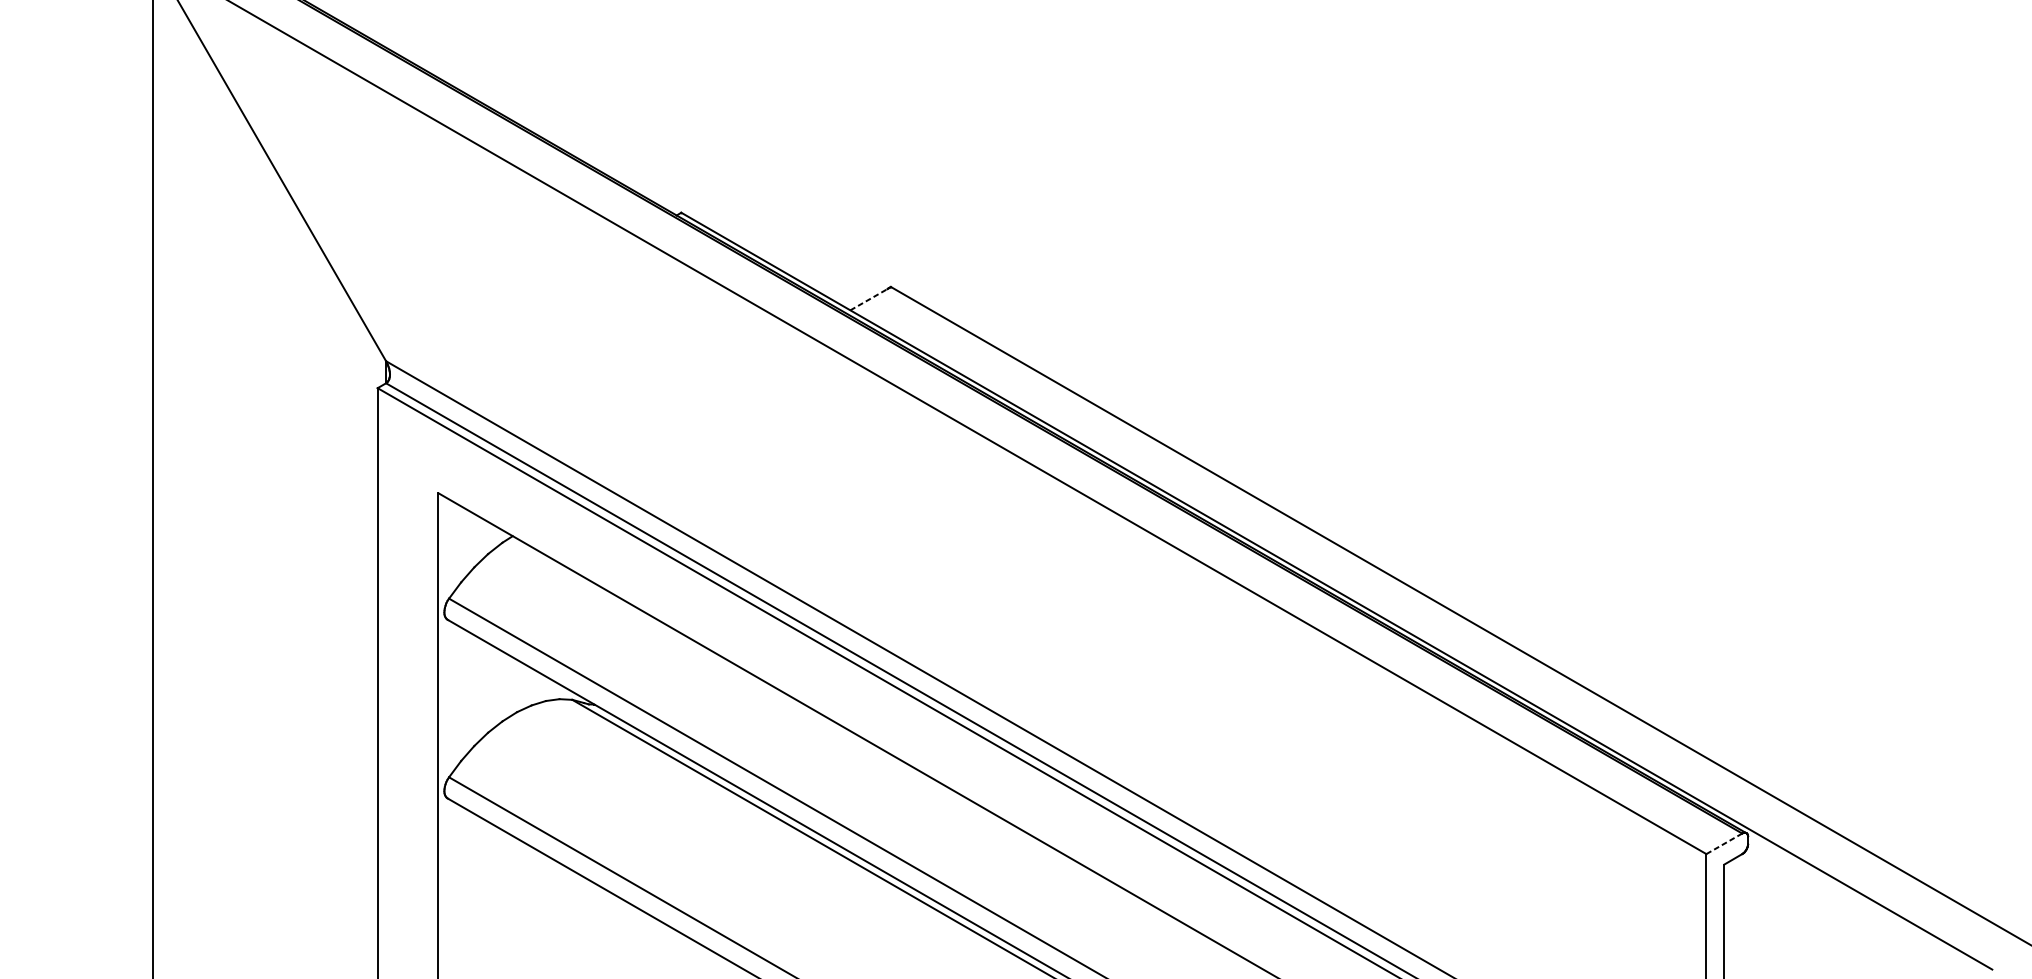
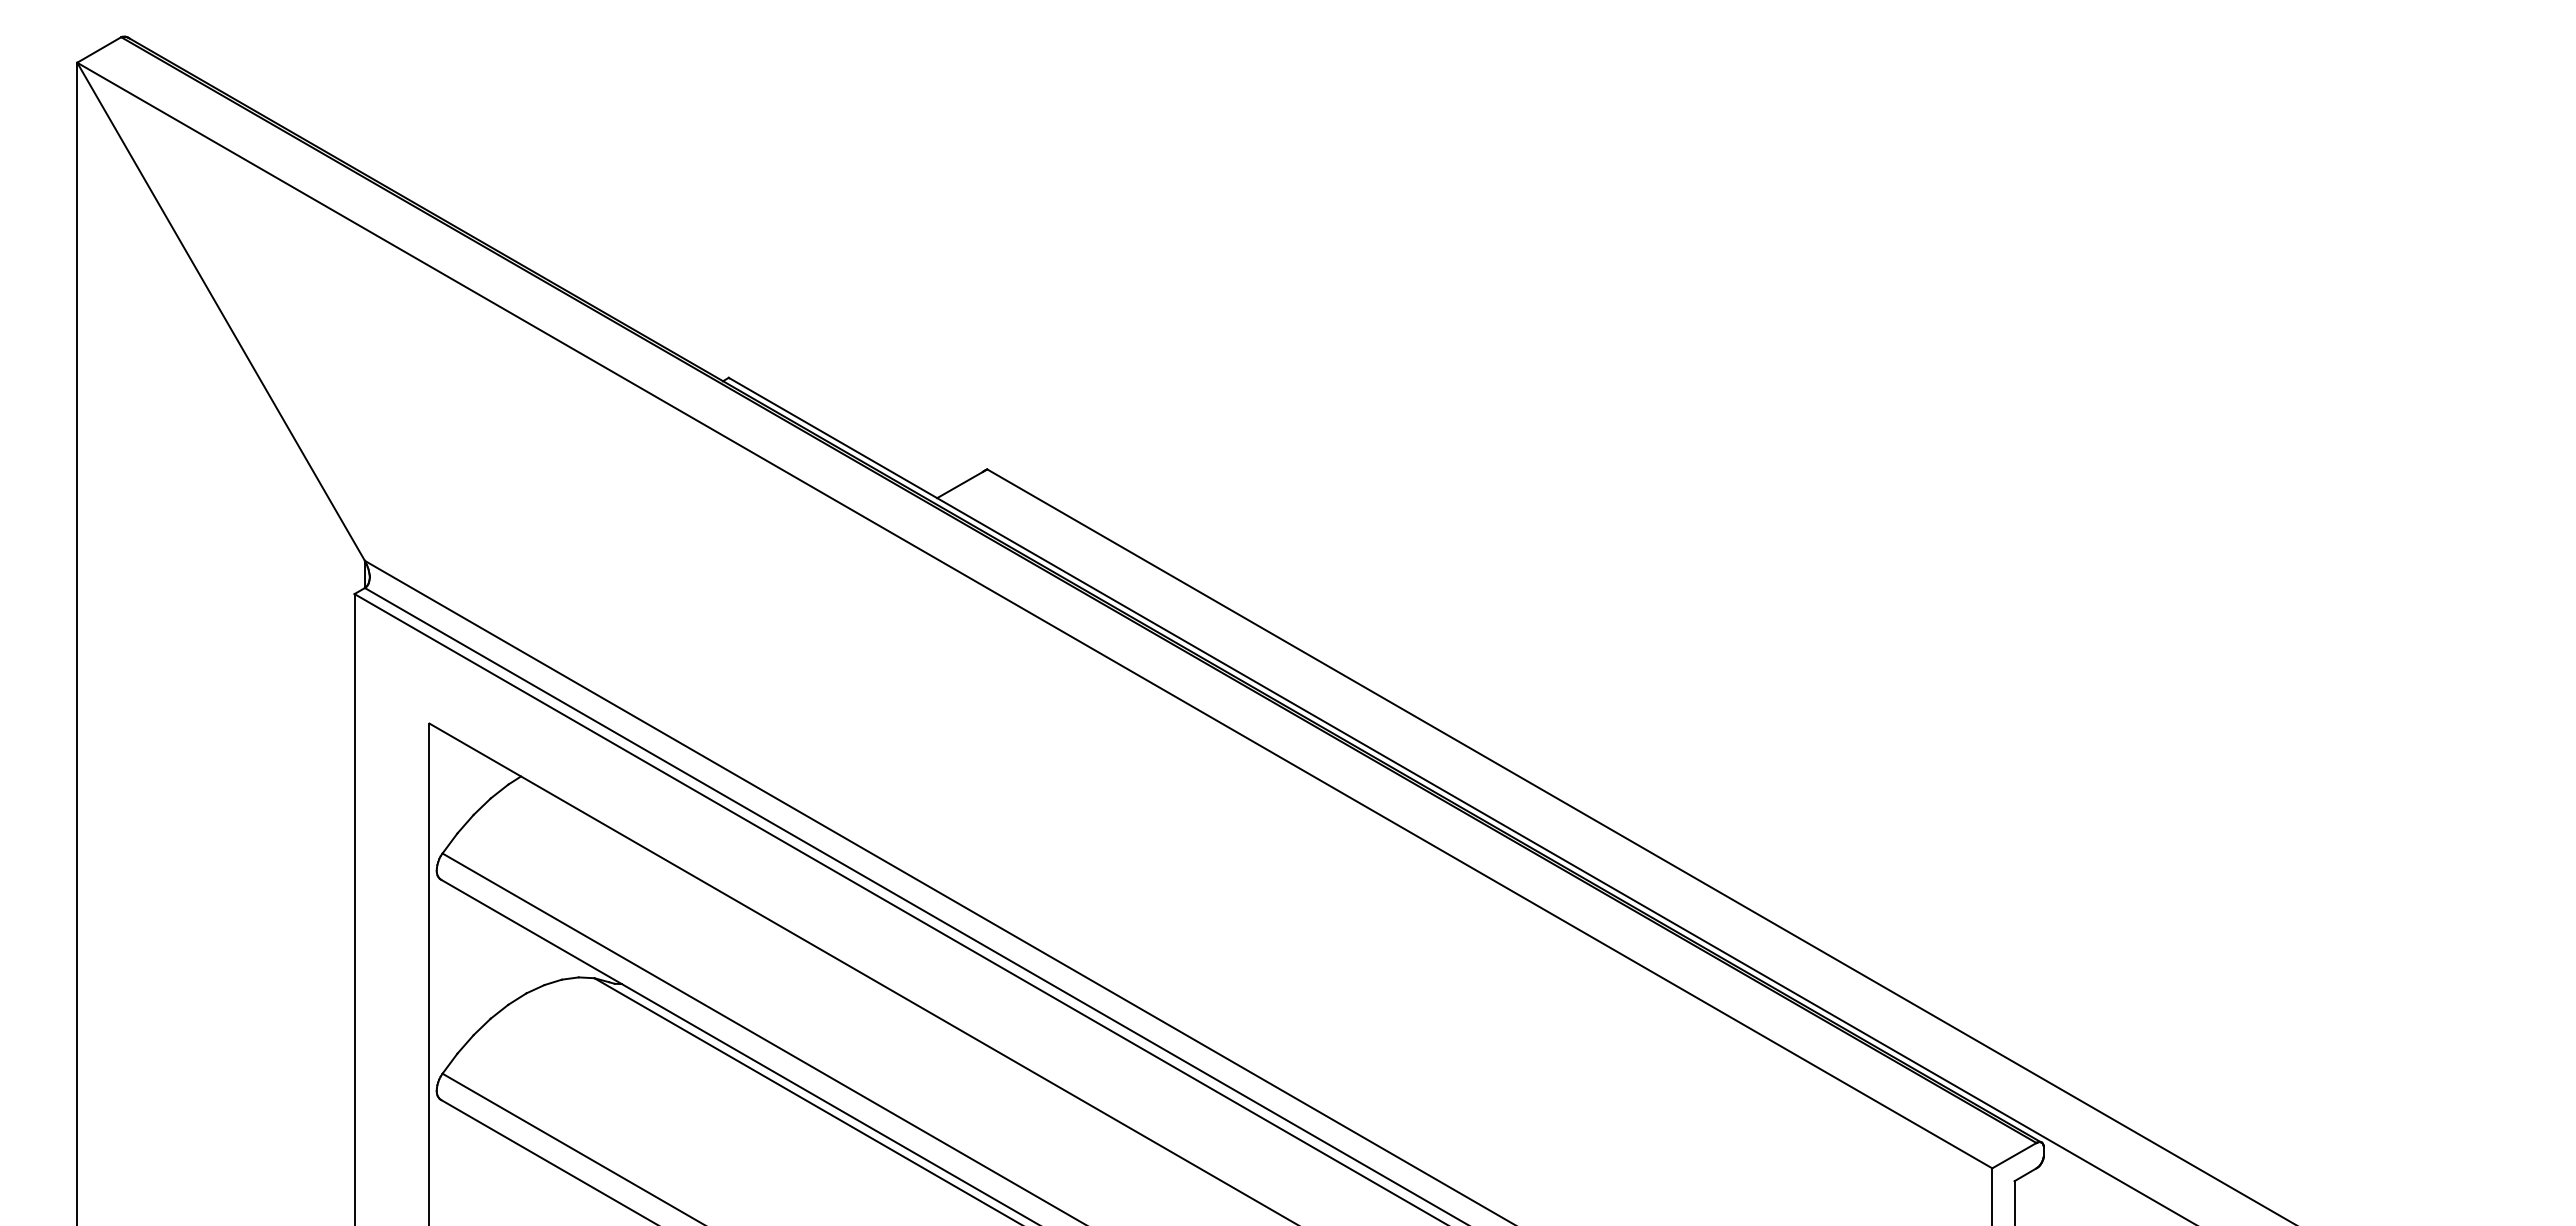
line: (869, 299) -> (960, 484), dashed -> solid
line: (1724, 843) -> (2014, 1155), dashed -> solid

